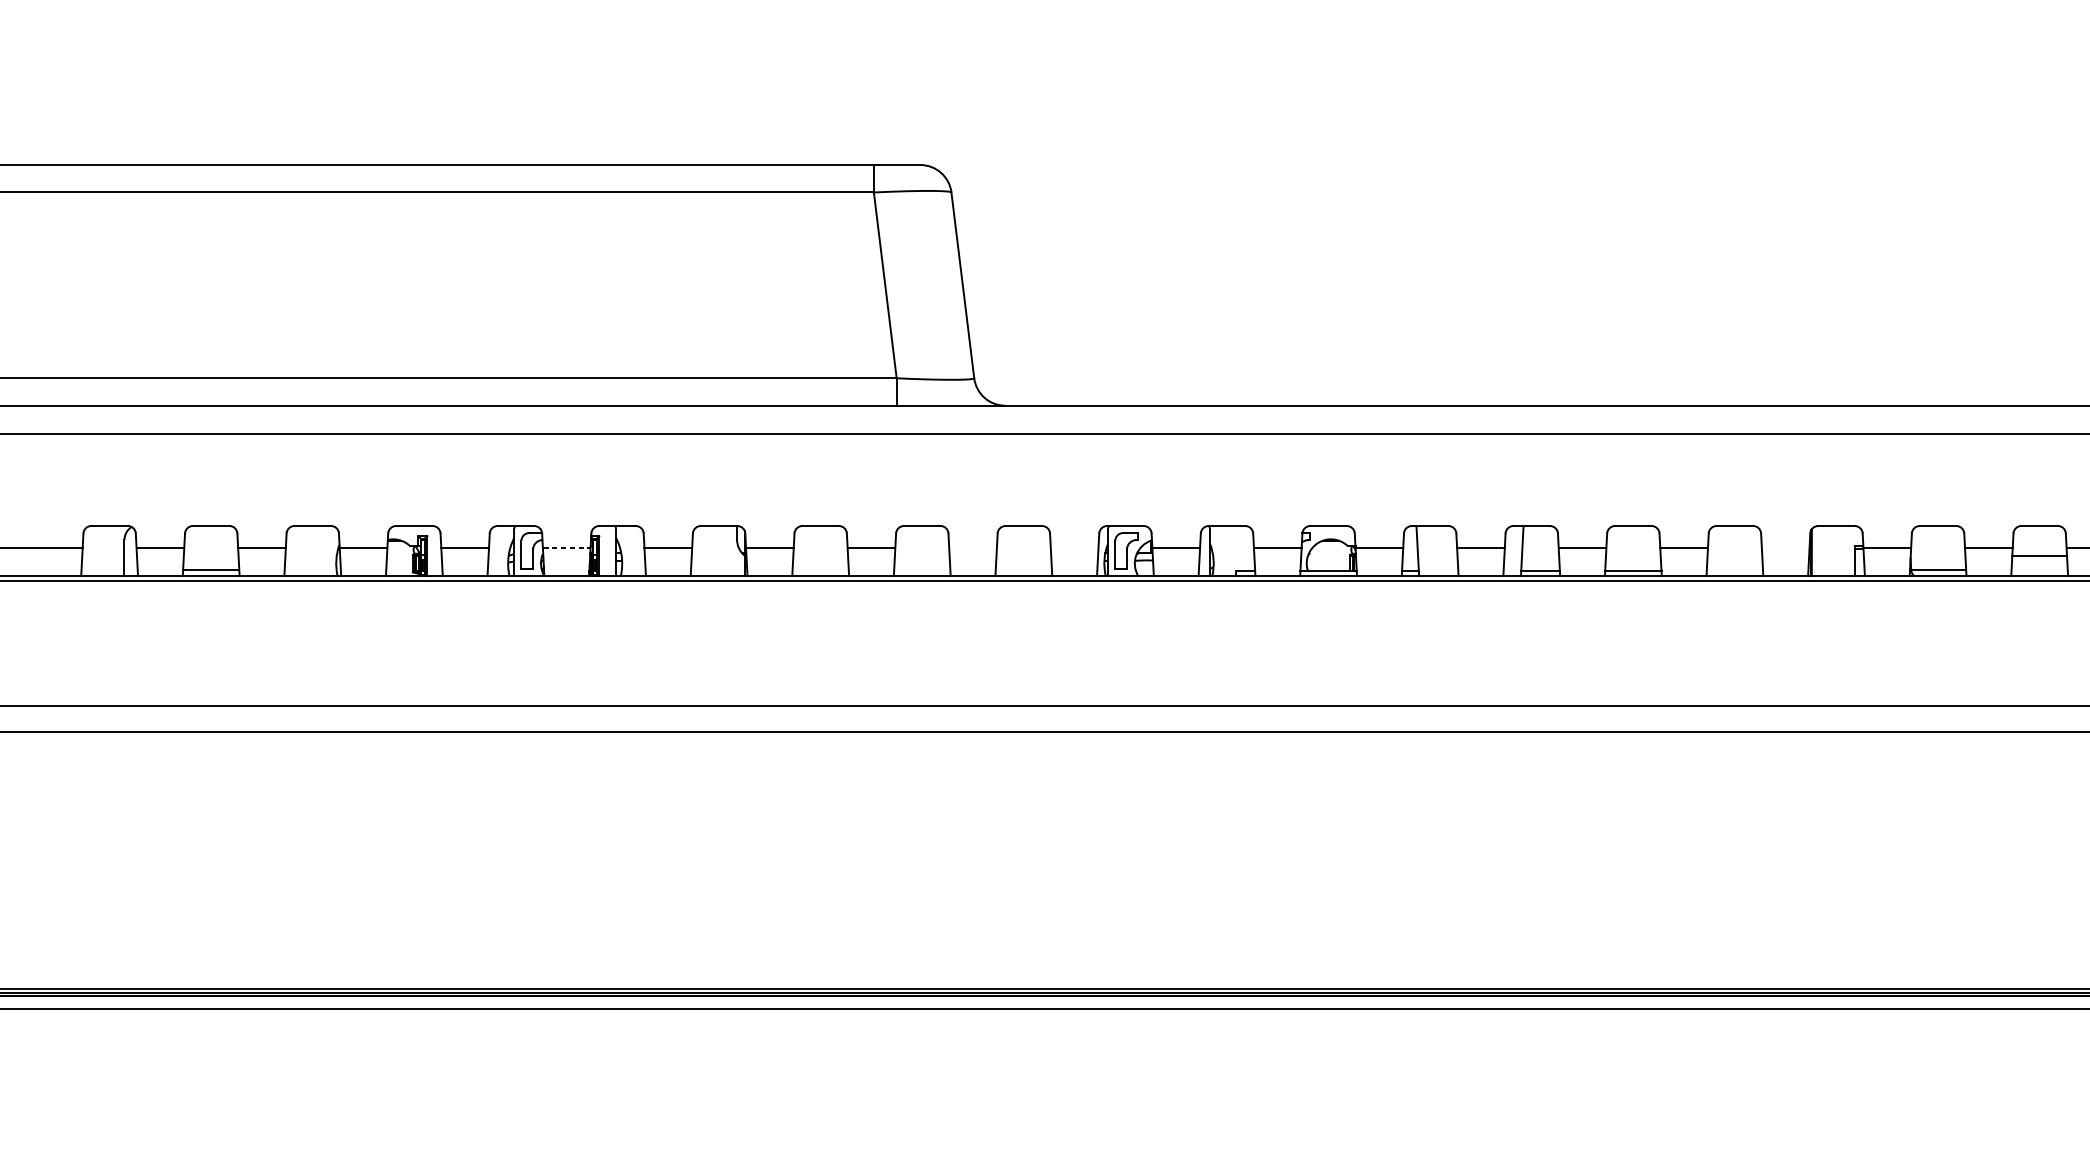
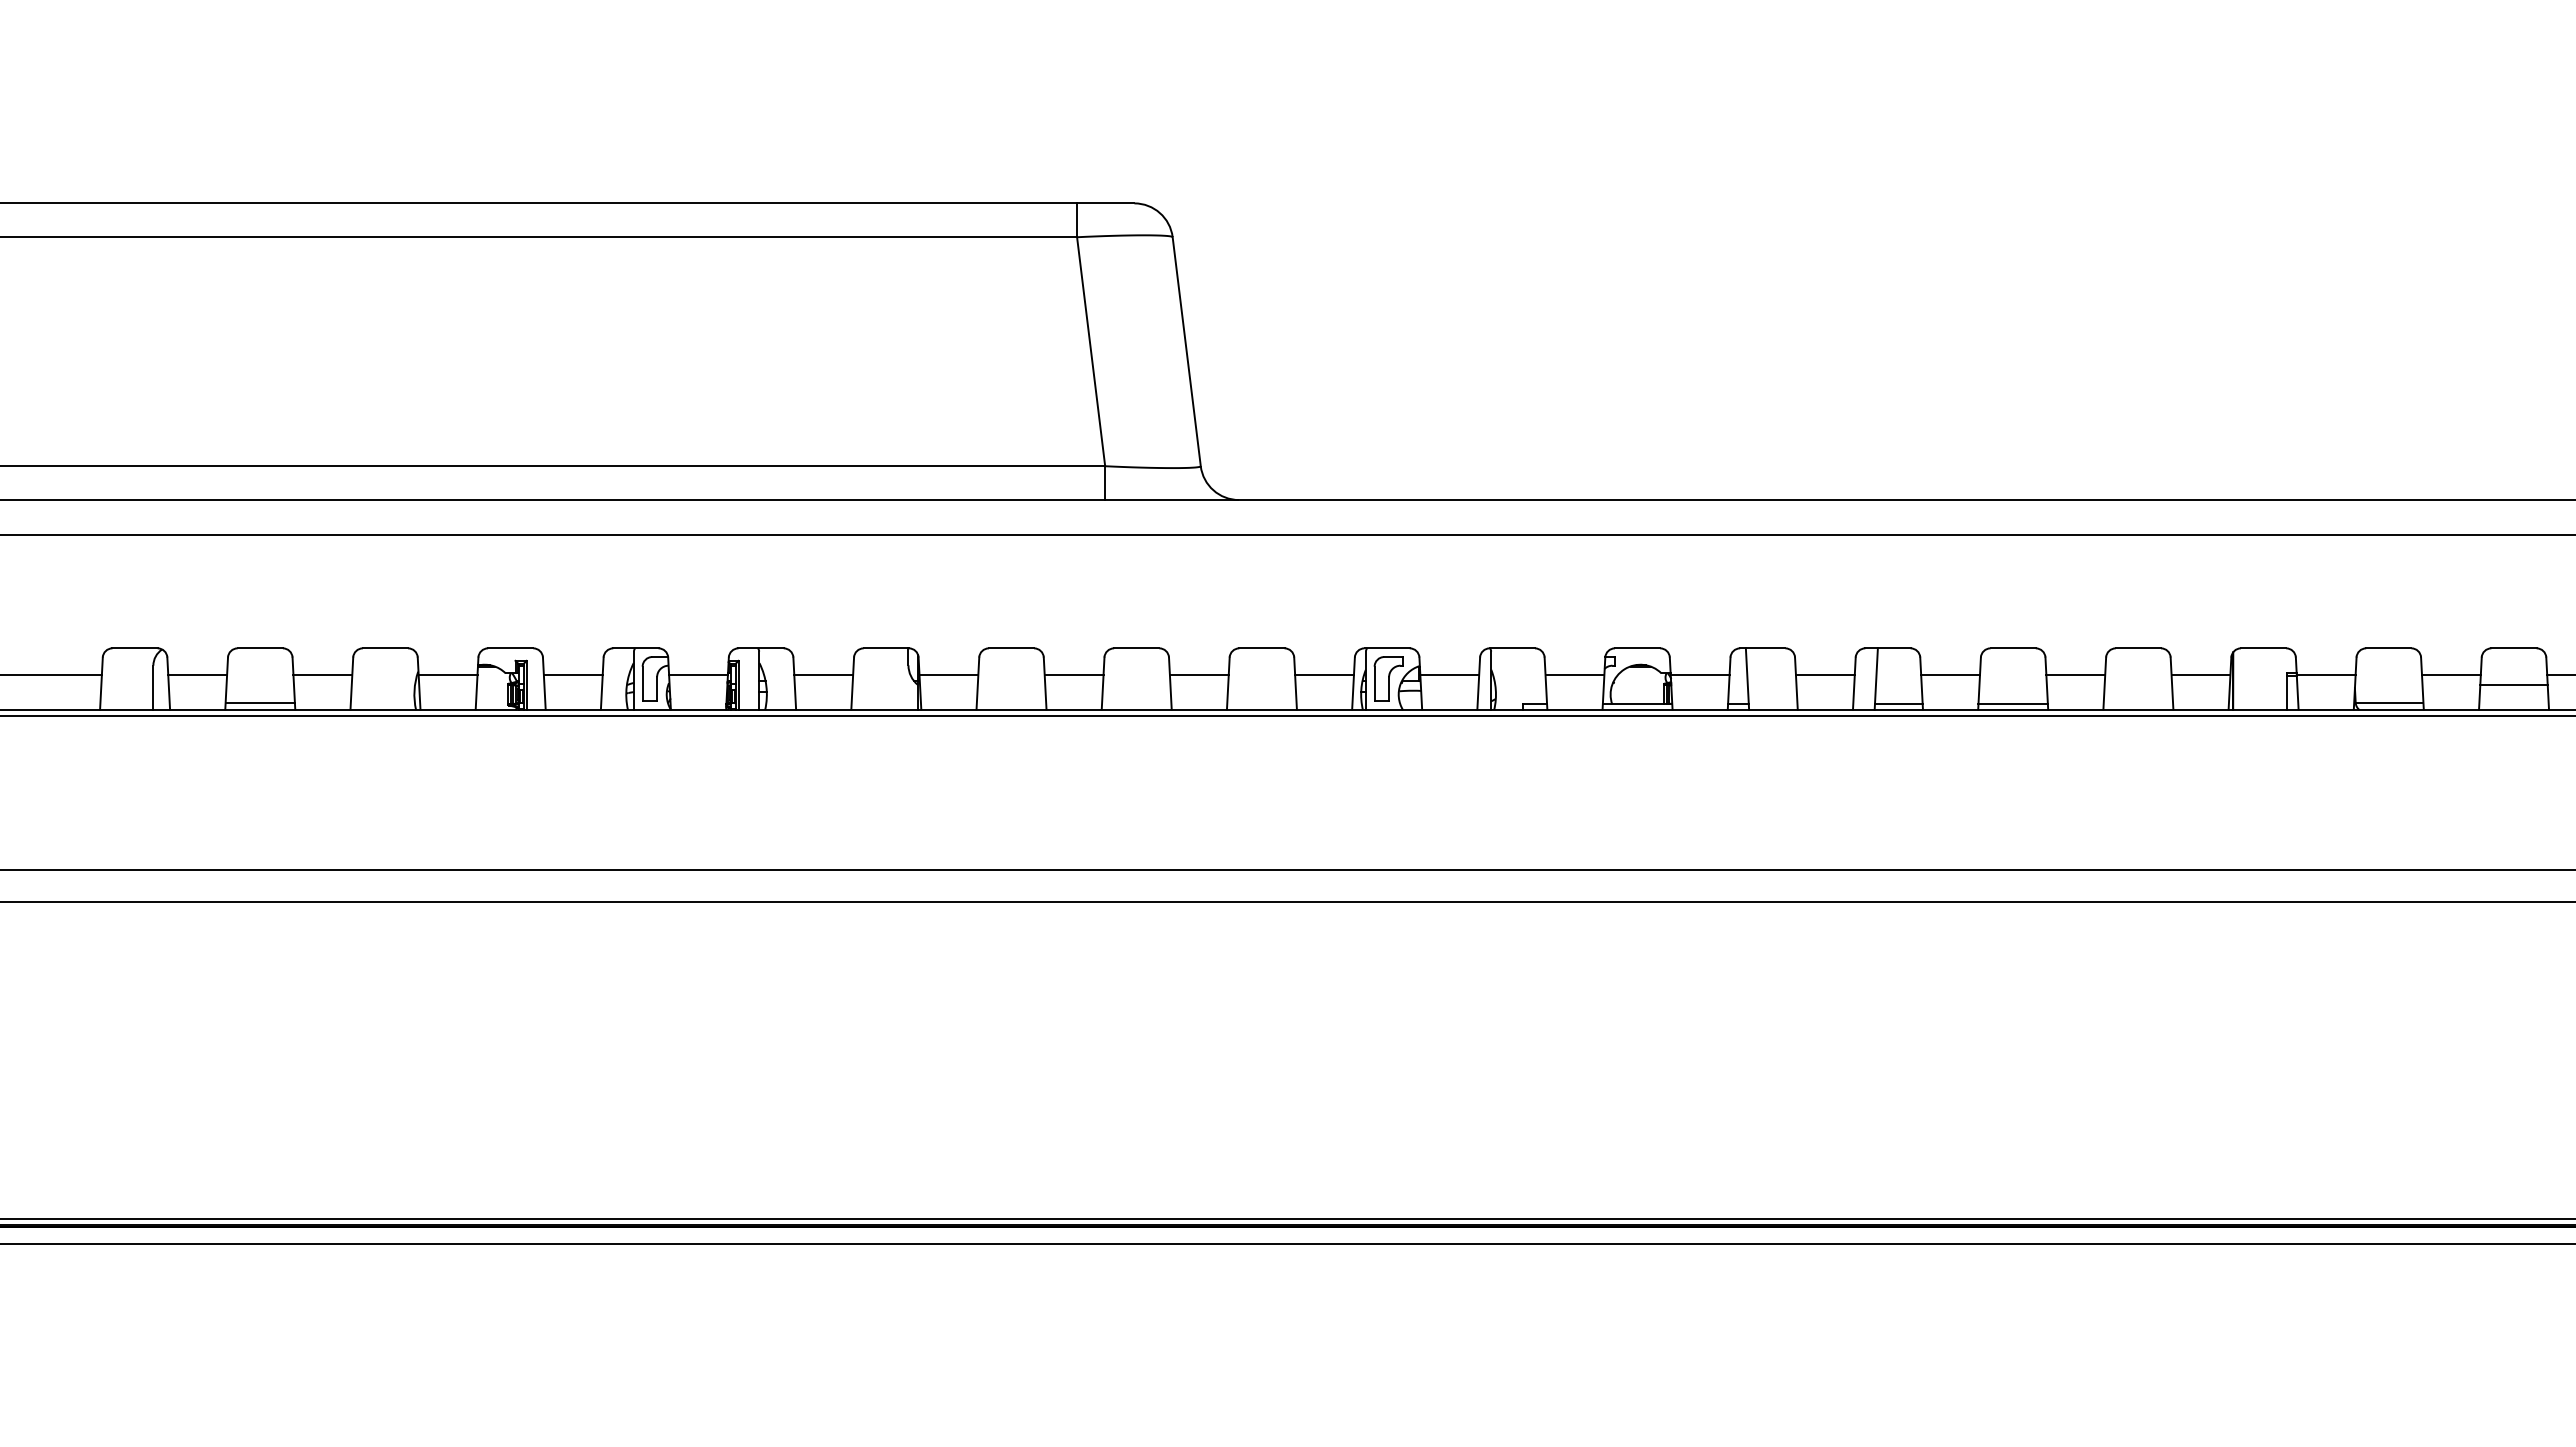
line: (567, 547) -> (699, 674), dashed -> solid
line: (972, 547) -> (1198, 674), added
line: (1074, 547) -> (1324, 674), added
line: (1785, 547) -> (2200, 674), added

